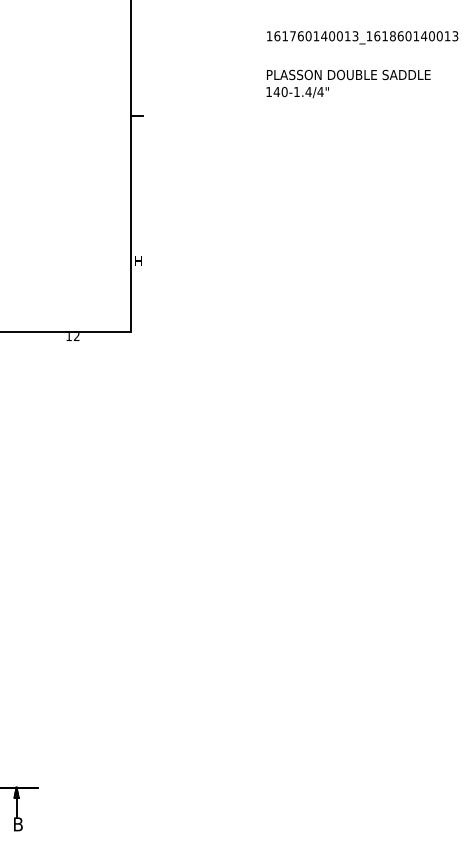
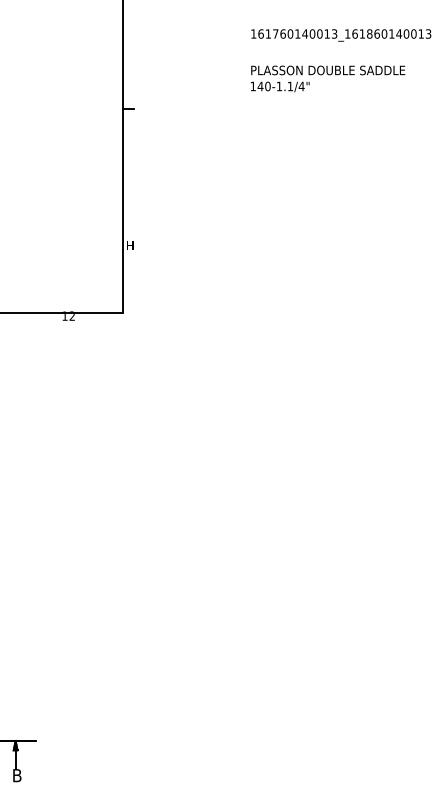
text: (308, 91) -> (290, 86), 140-1.4/4" -> 140-1.1/4"

